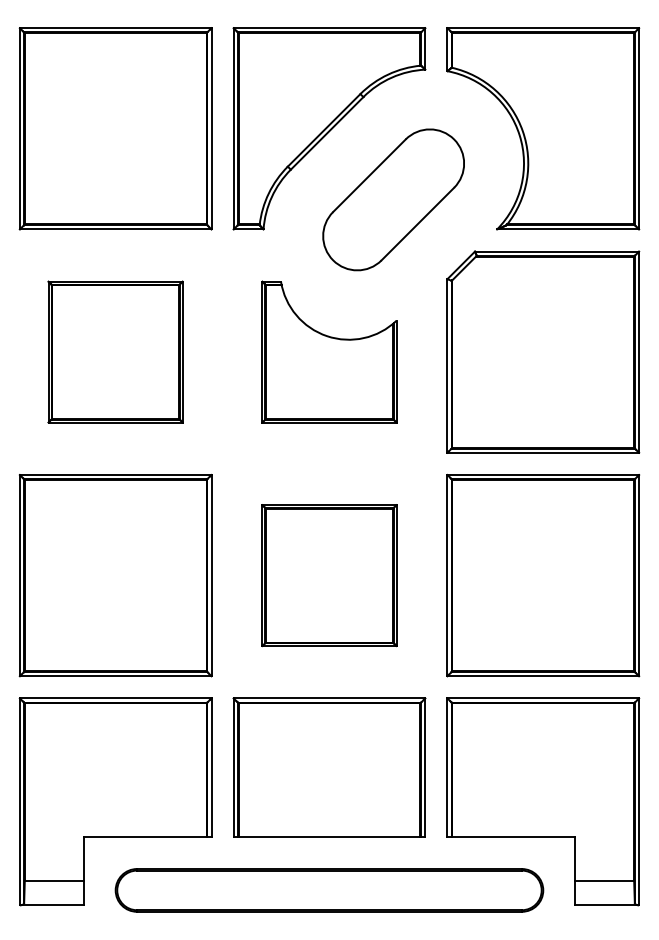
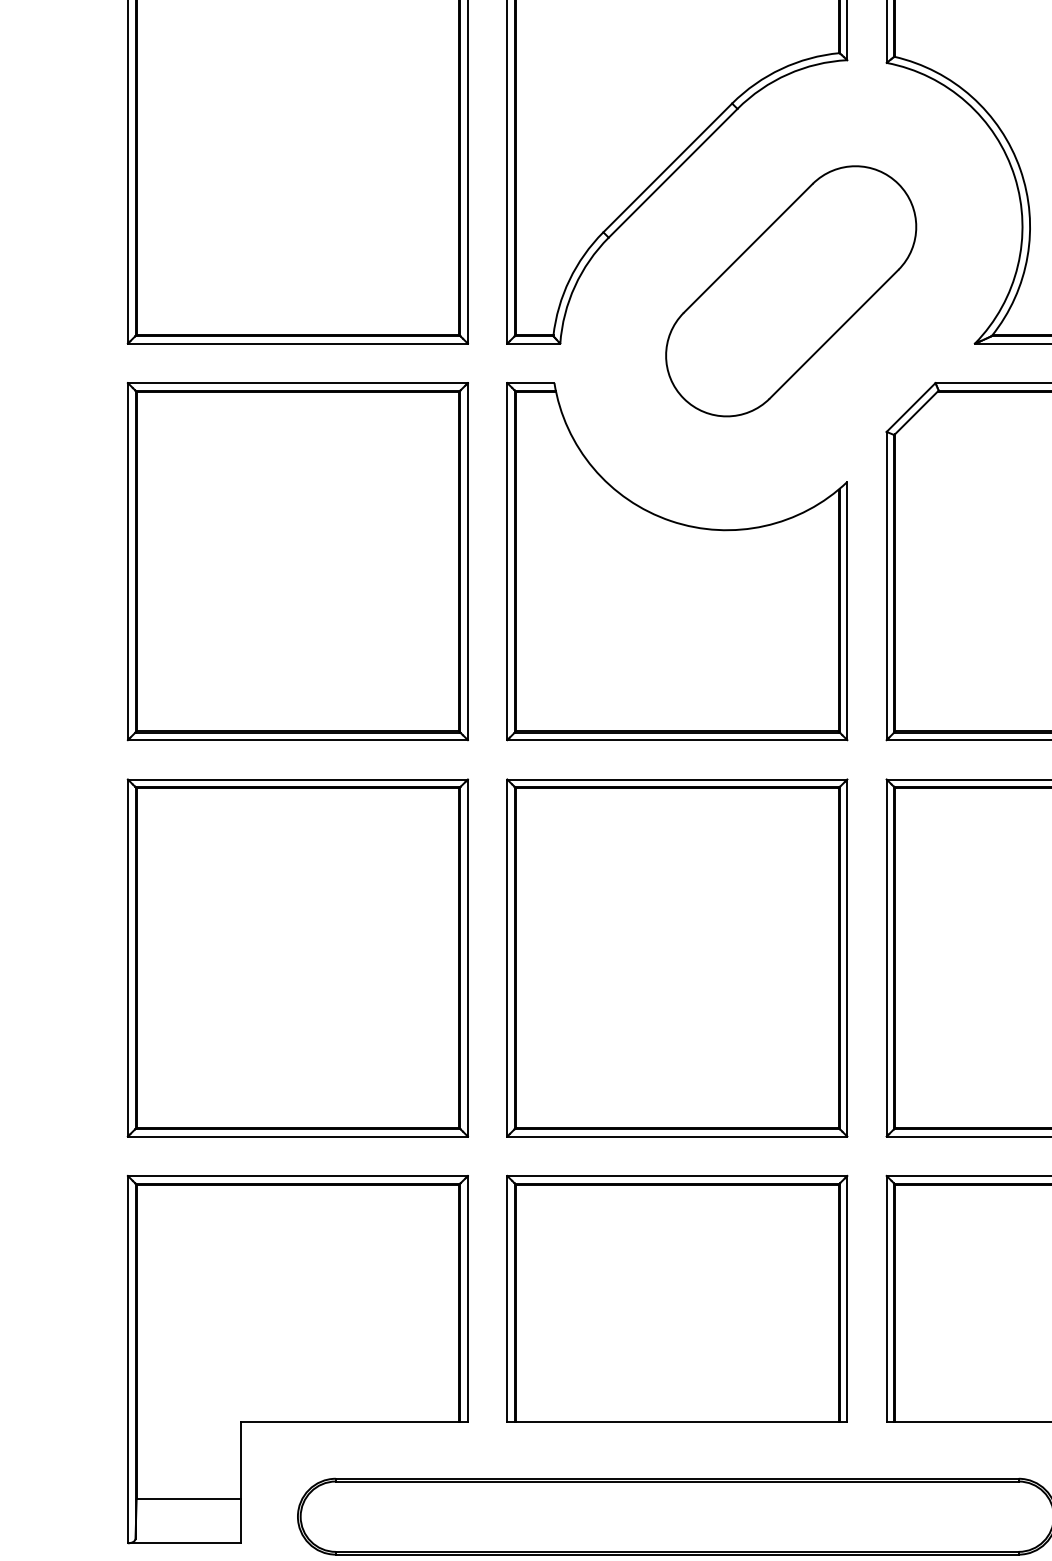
part: (115, 351) -> (297, 560), size x1.43
part: (329, 351) -> (677, 560), size x1.43
part: (329, 575) -> (677, 957), size x1.43

